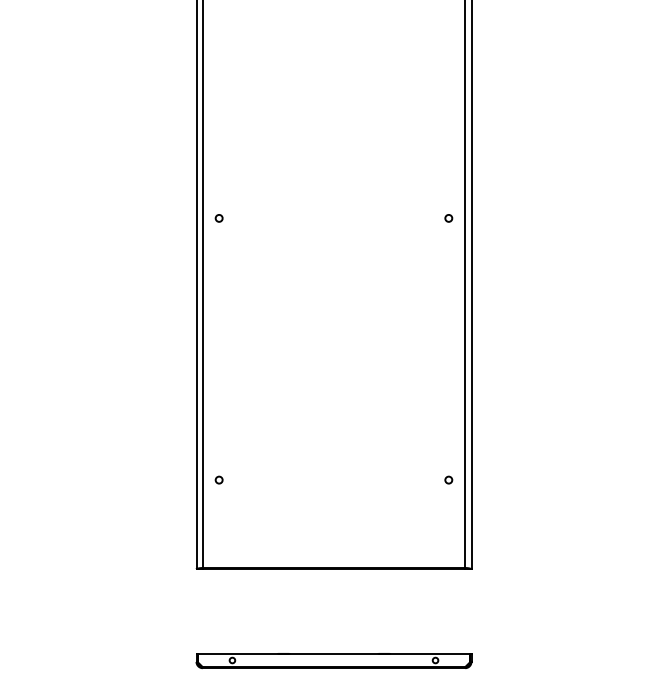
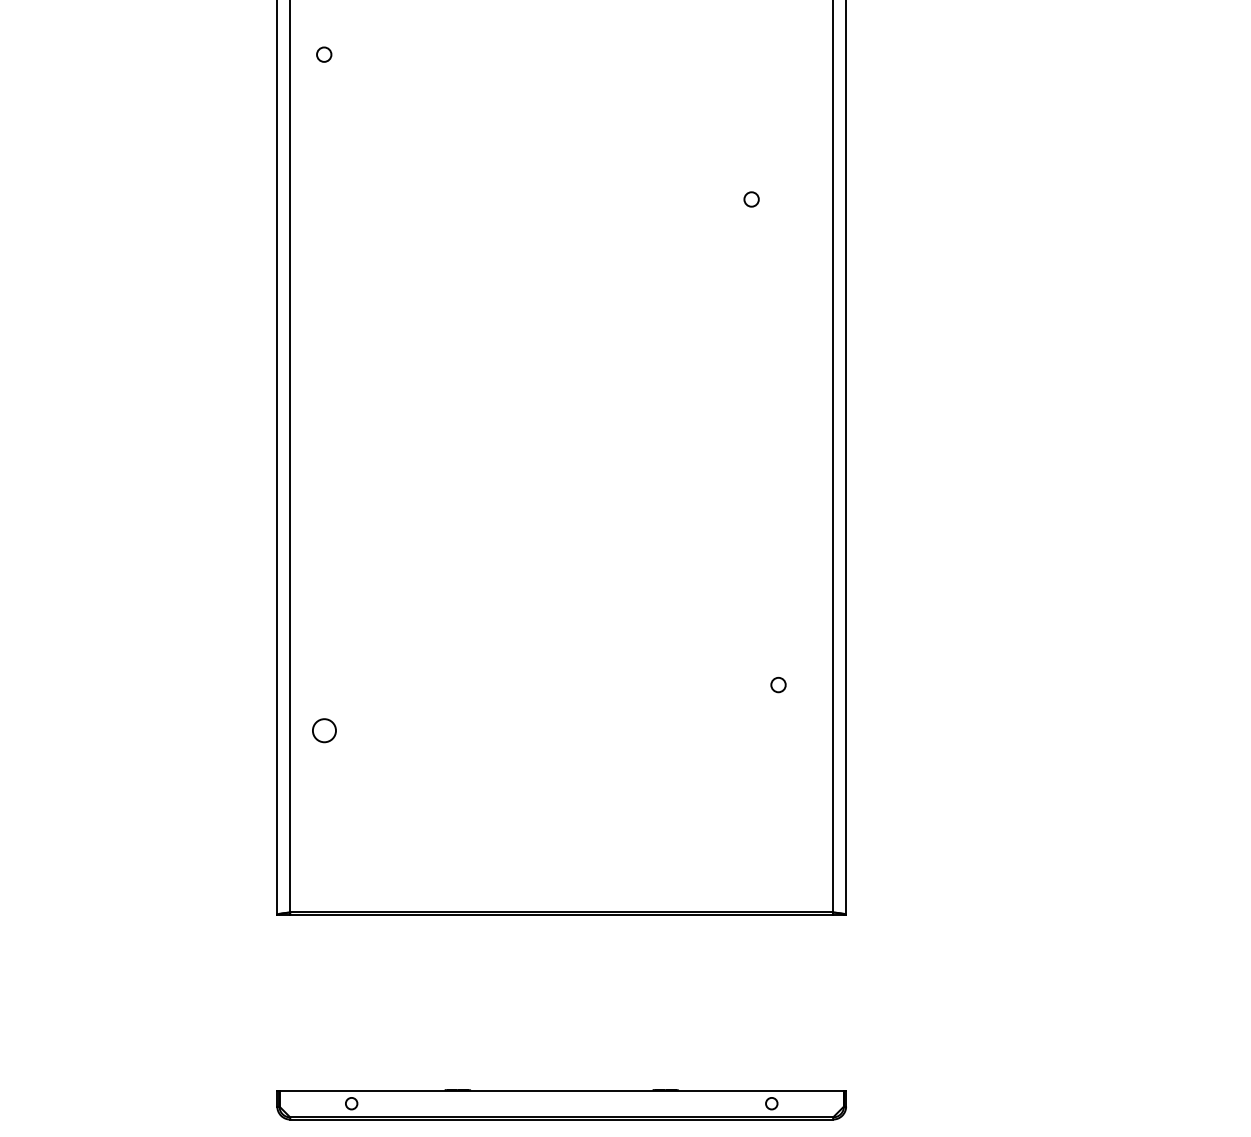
circle: (218, 218) -> (322, 54), moved
circle: (448, 218) -> (750, 199), moved
circle: (218, 479) -> (322, 729), size x1.6
circle: (448, 479) -> (777, 683), moved

